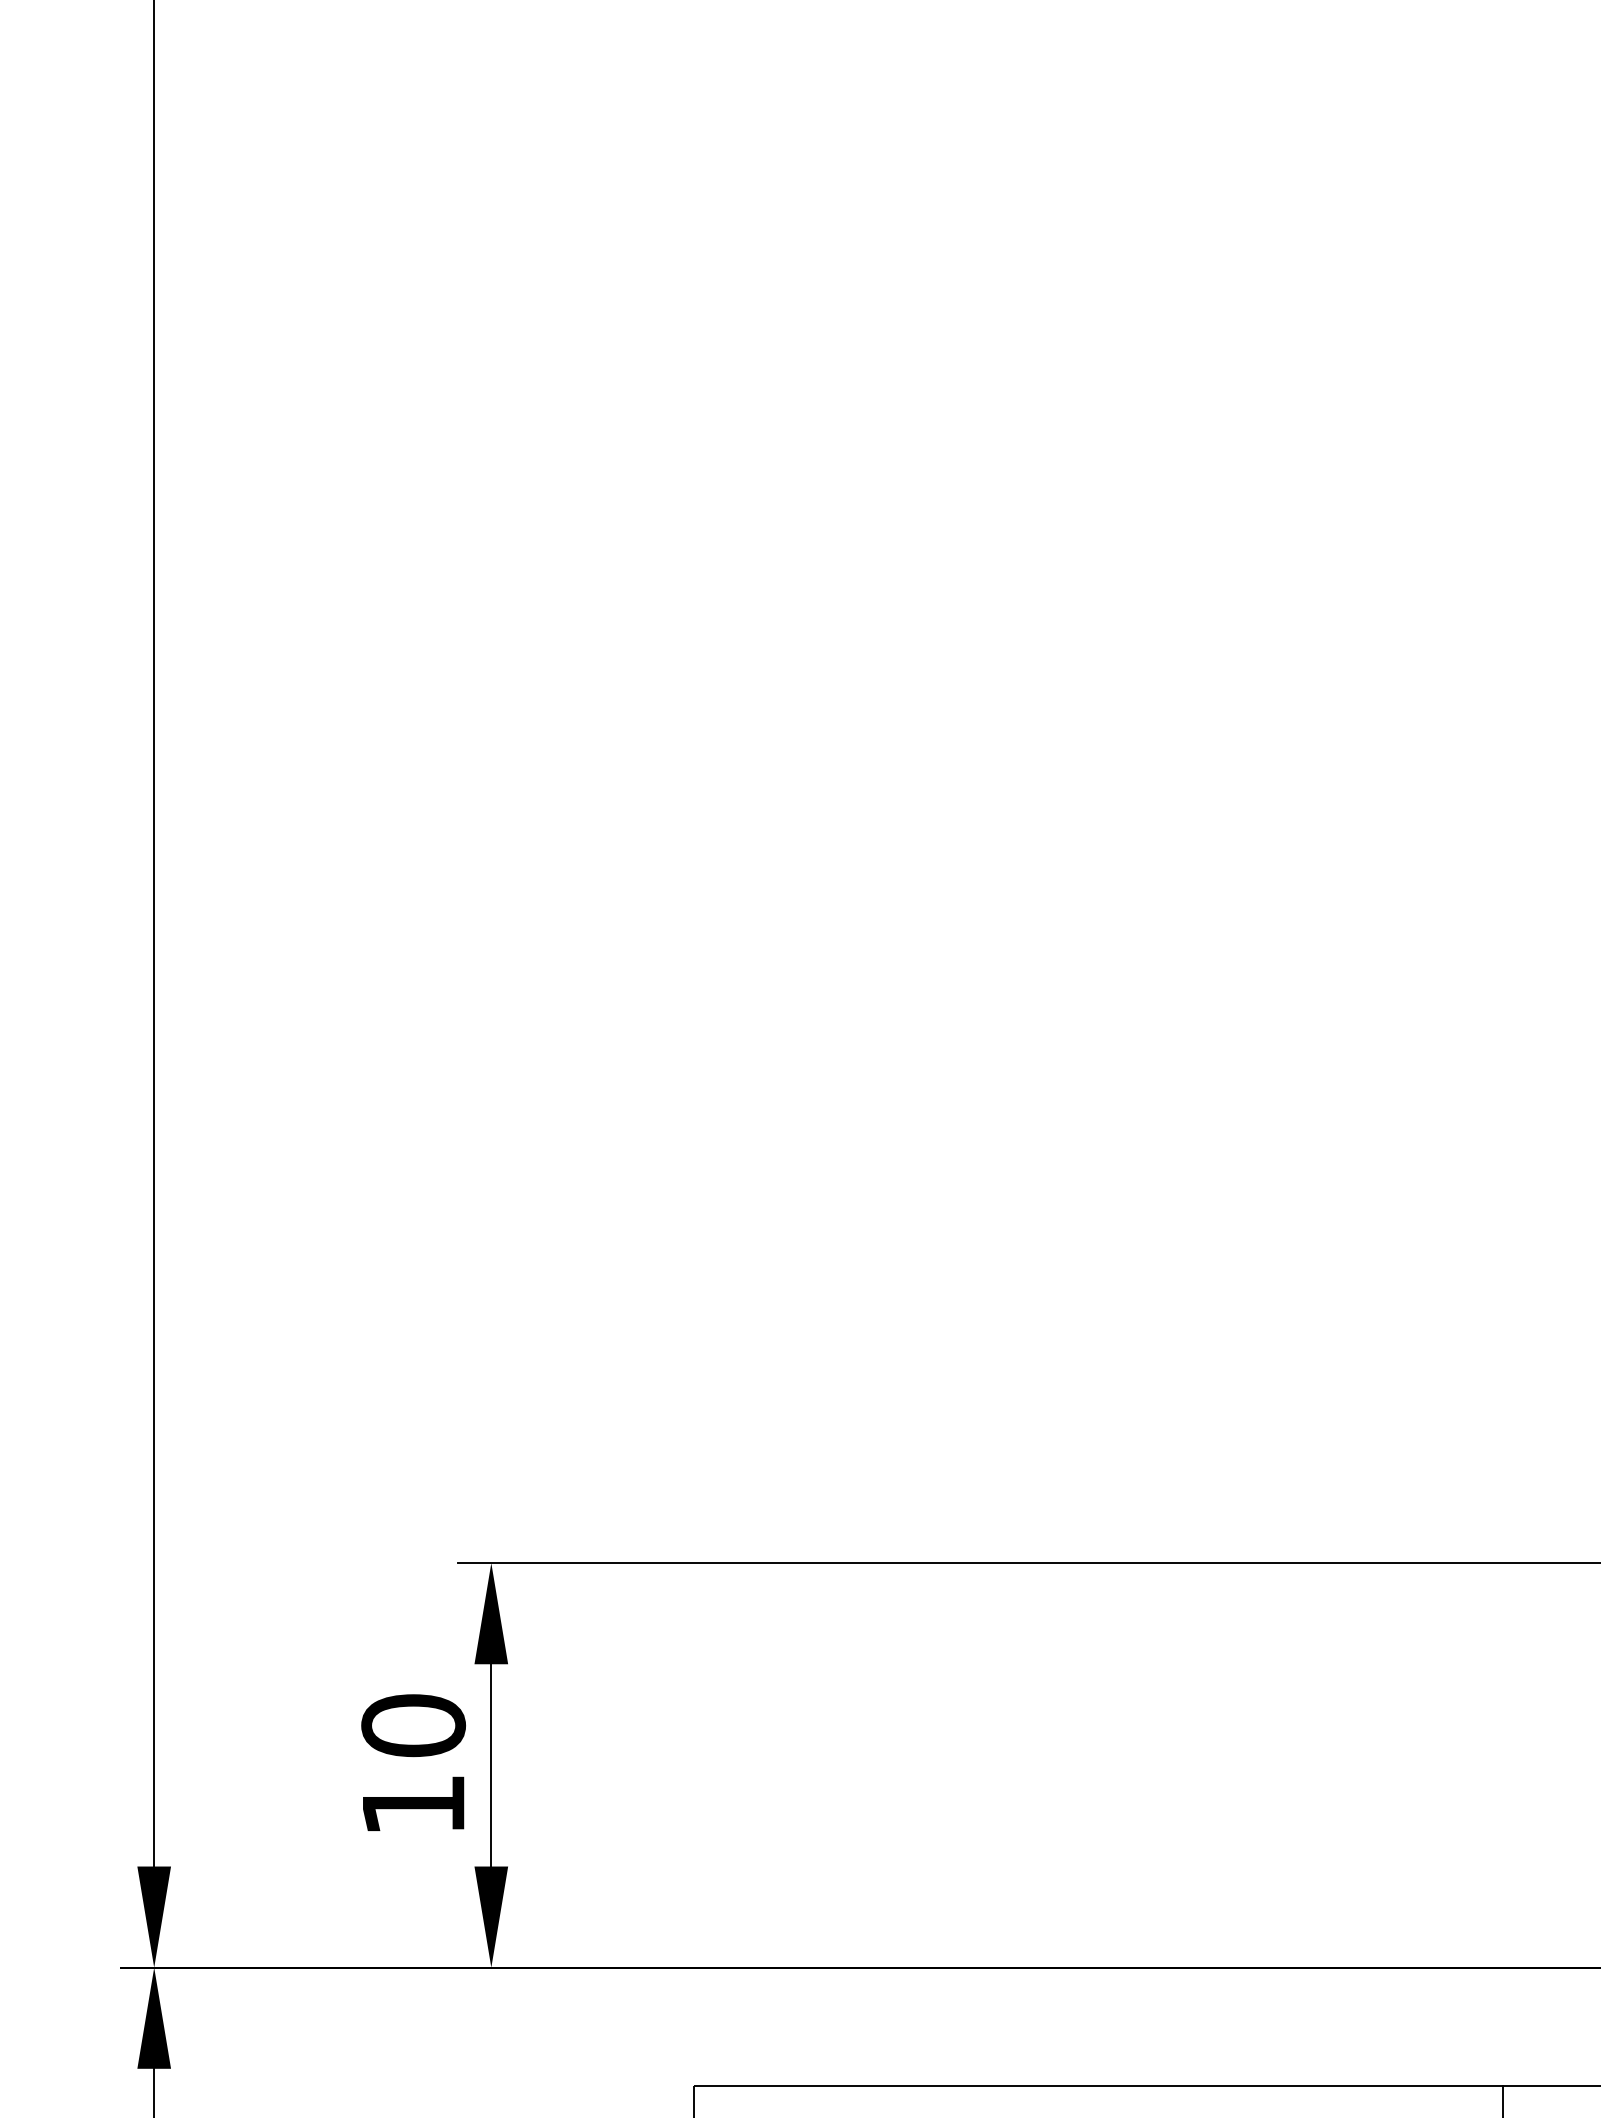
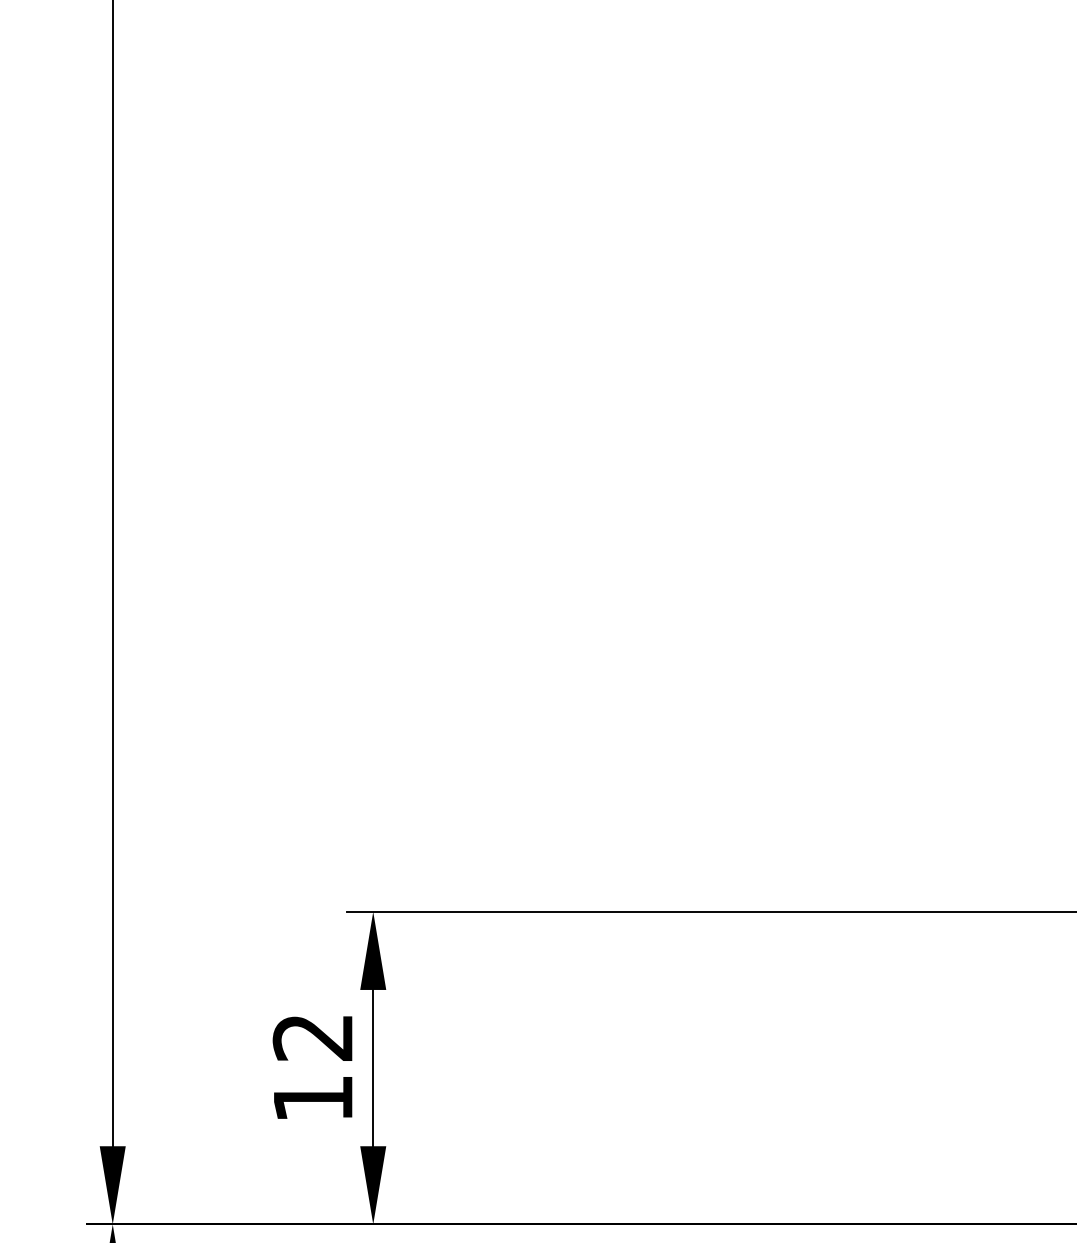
text: (413, 1725) -> (313, 1037), 10 -> 12

